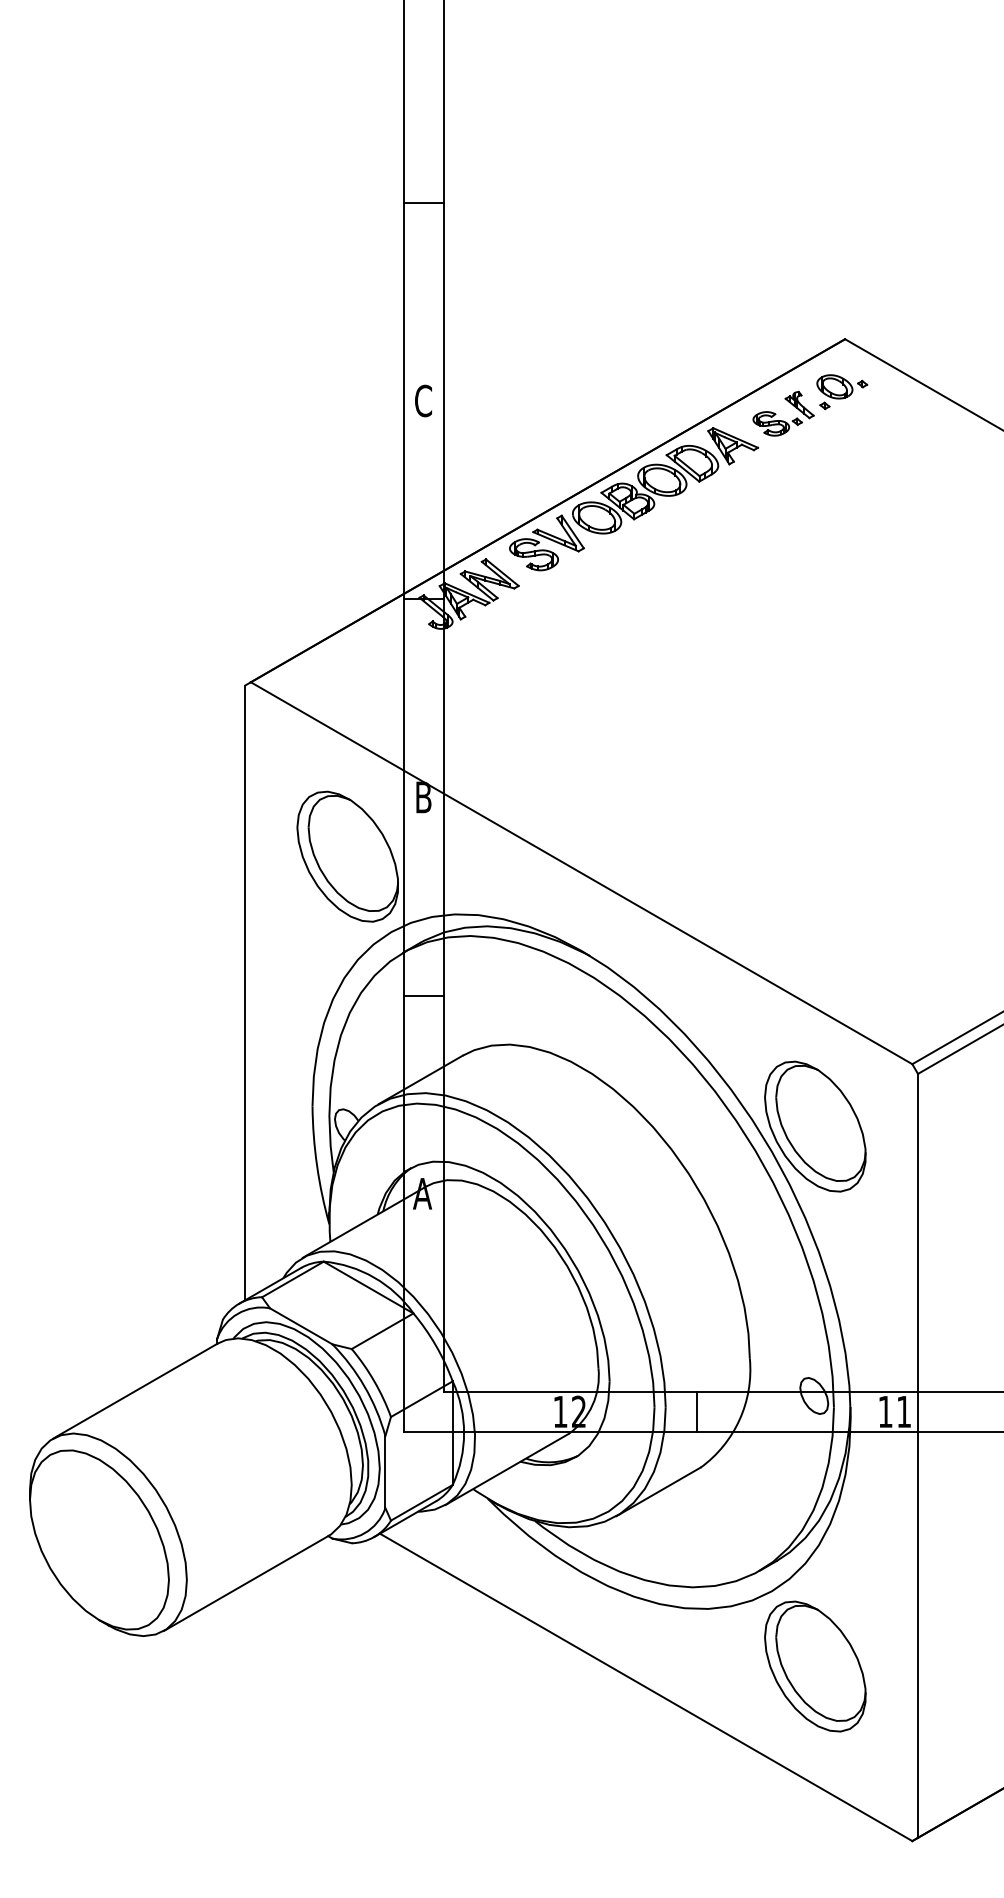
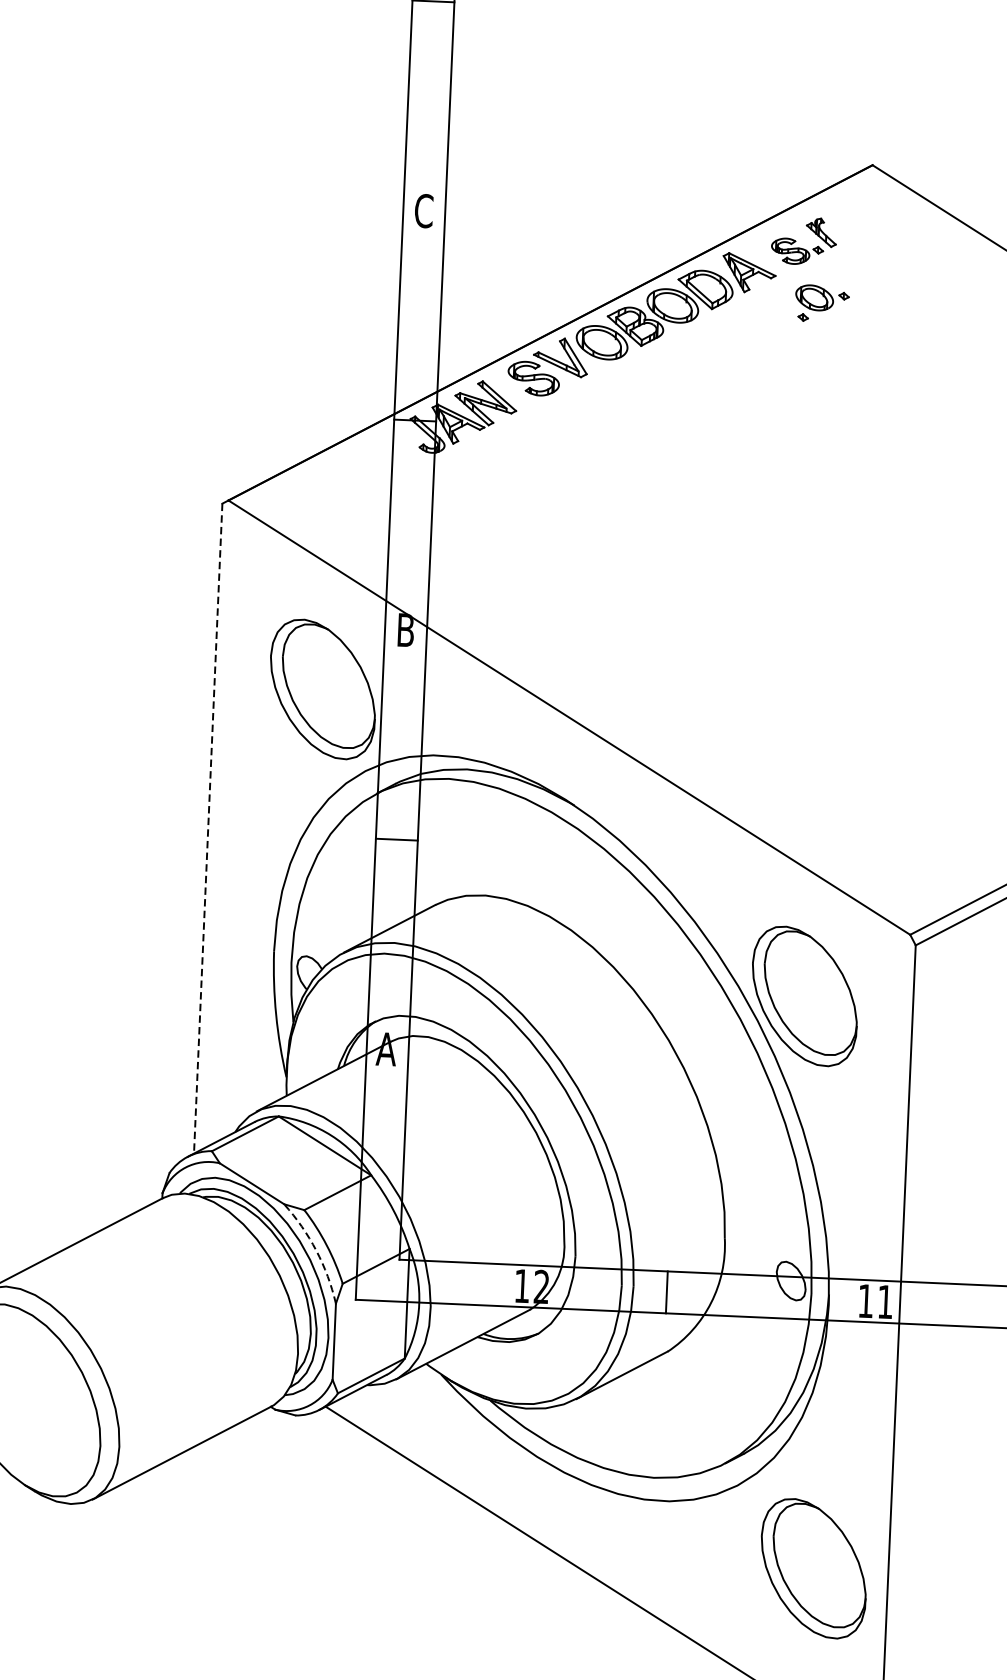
part: (842, 392) -> (822, 304), moved
line: (245, 993) -> (208, 829), solid -> dashed
arc: (364, 1386) -> (316, 1250), solid -> dashed
part: (815, 1666) -> (813, 1568), moved

